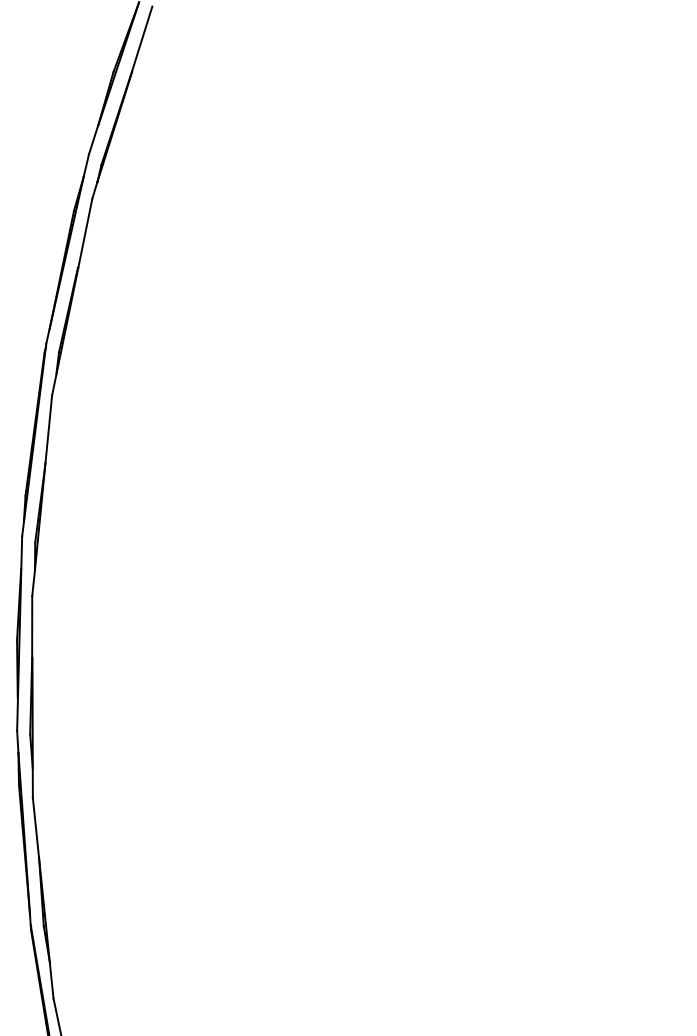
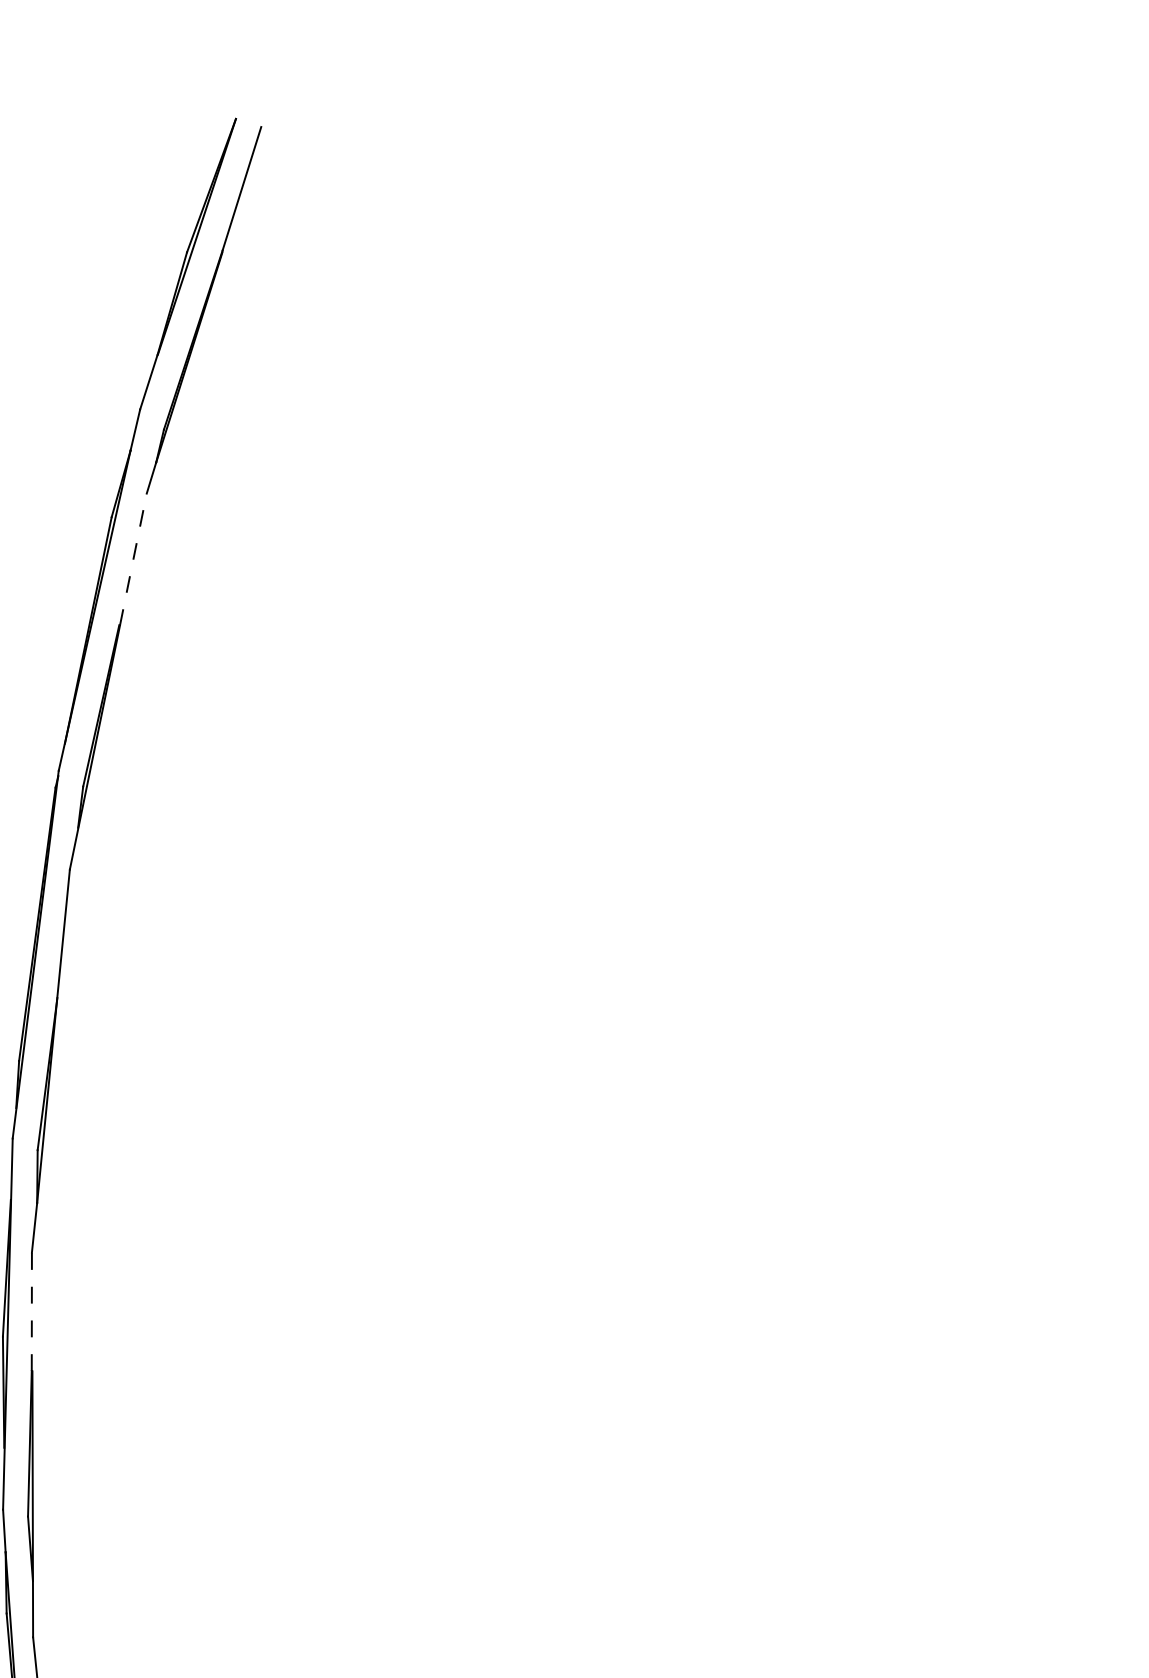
line: (85, 232) -> (133, 558), solid -> dashed
line: (32, 626) -> (32, 1310), solid -> dashed

